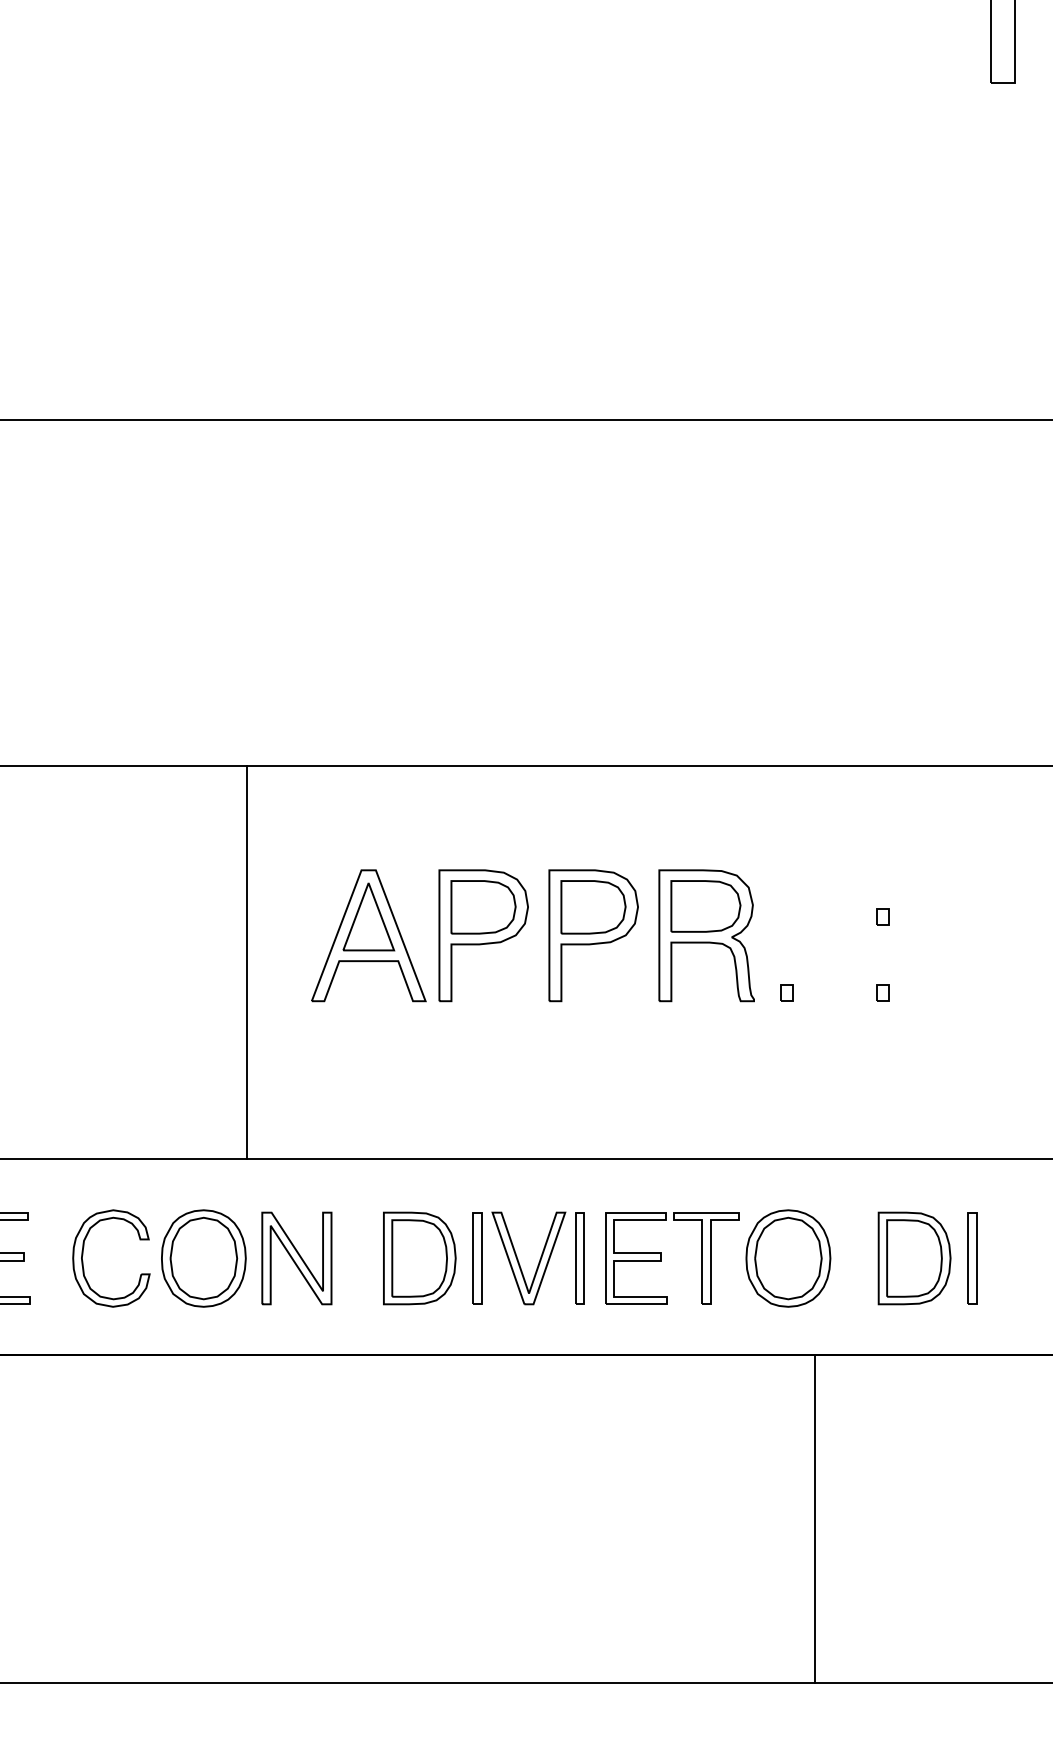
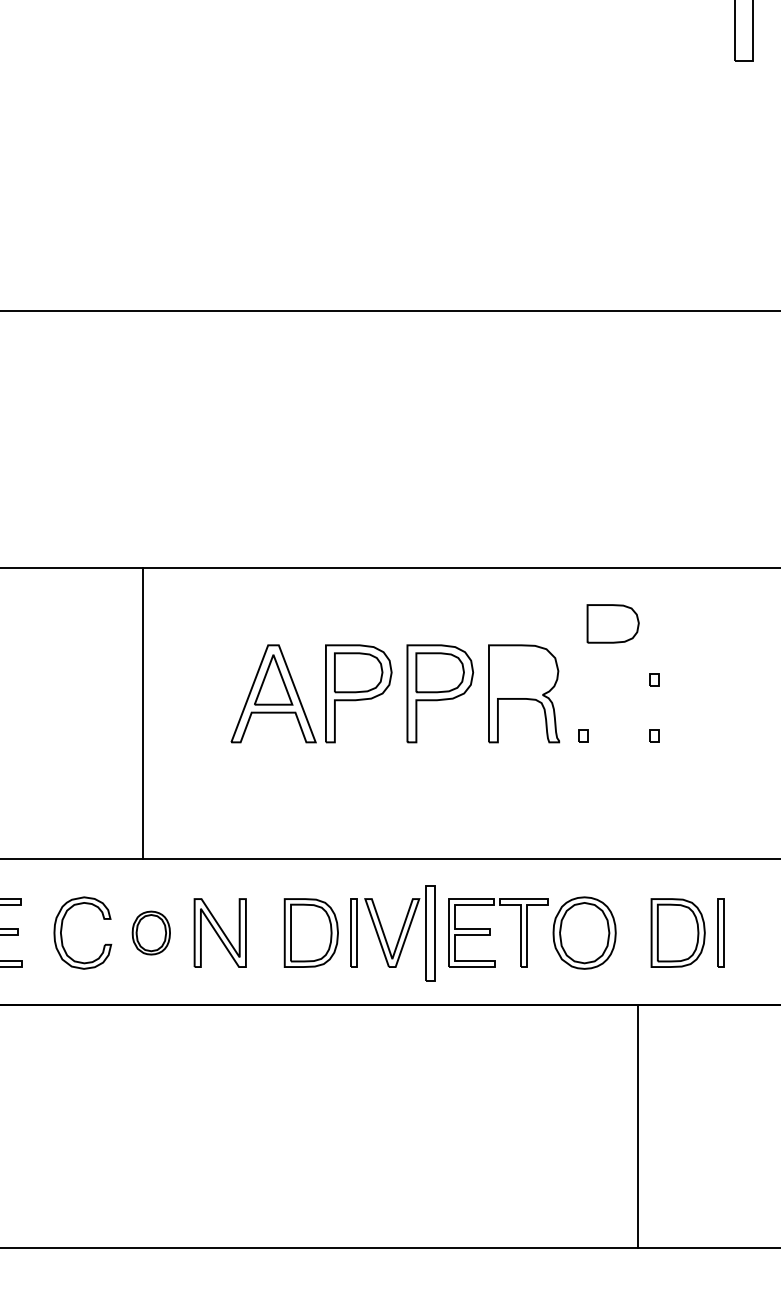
part: (705, 906) -> (612, 623), moved
line: (247, 962) -> (142, 713), moved
part: (203, 1258) -> (151, 933), size x0.6
part: (579, 1258) -> (429, 933), size x1.4
line: (814, 1518) -> (638, 1125), moved

